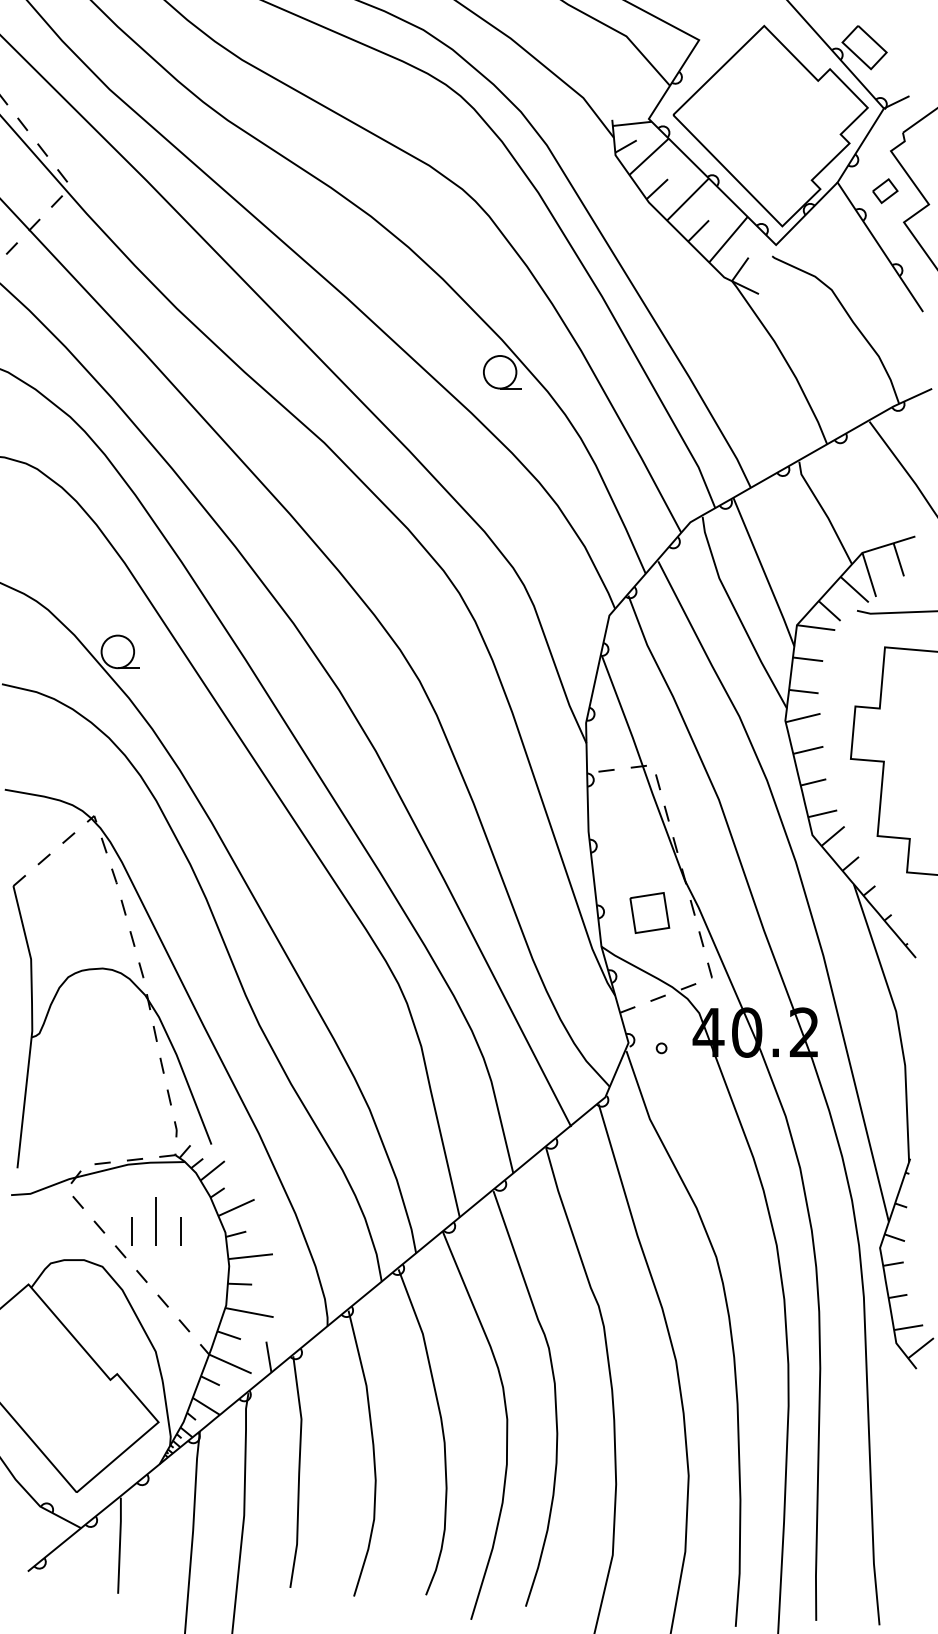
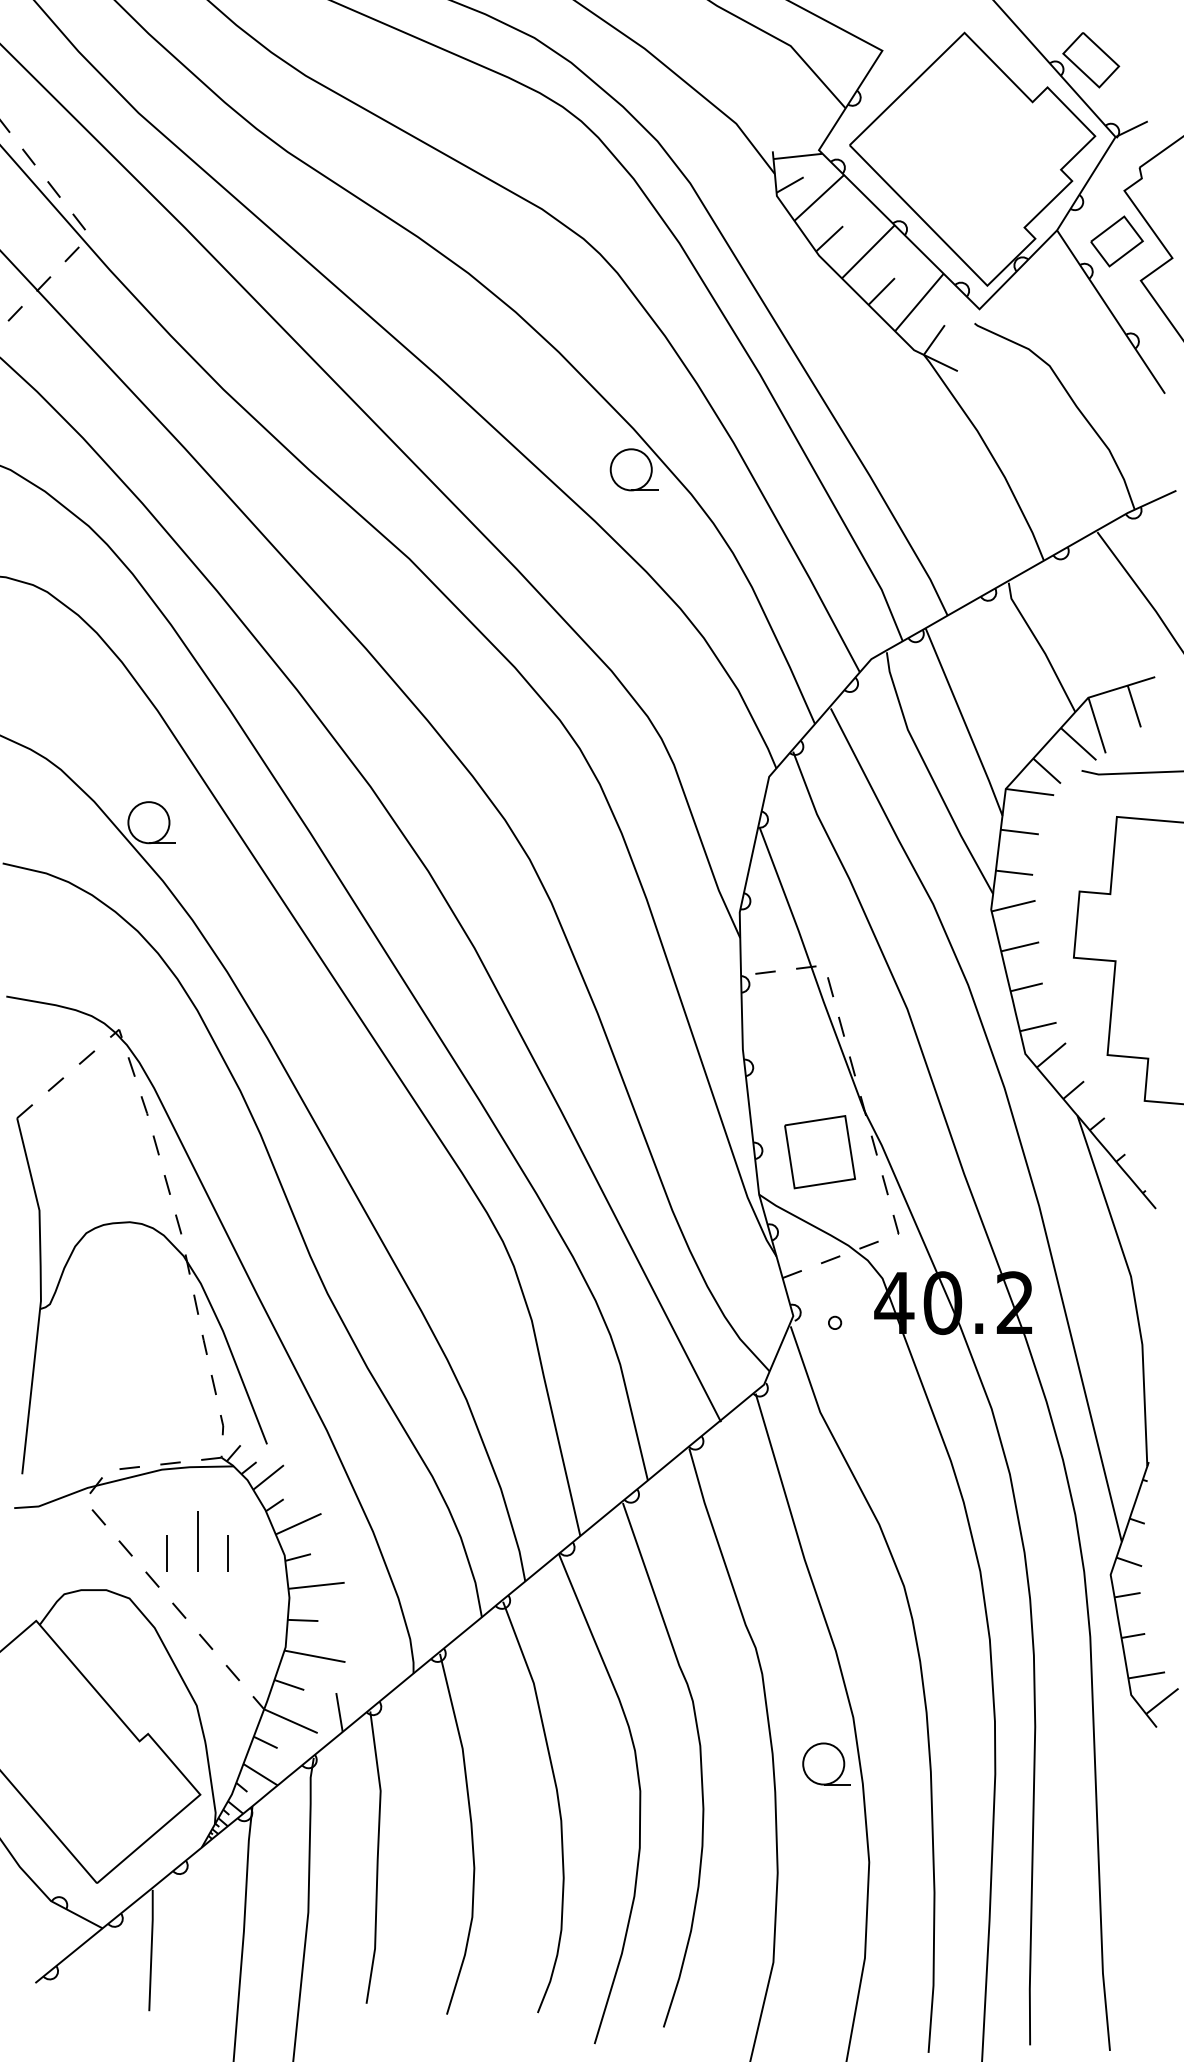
part: (885, 190) -> (1117, 240), size x1.67
part: (649, 912) -> (819, 1151), size x1.43
part: (654, 1397) -> (826, 1763), added

